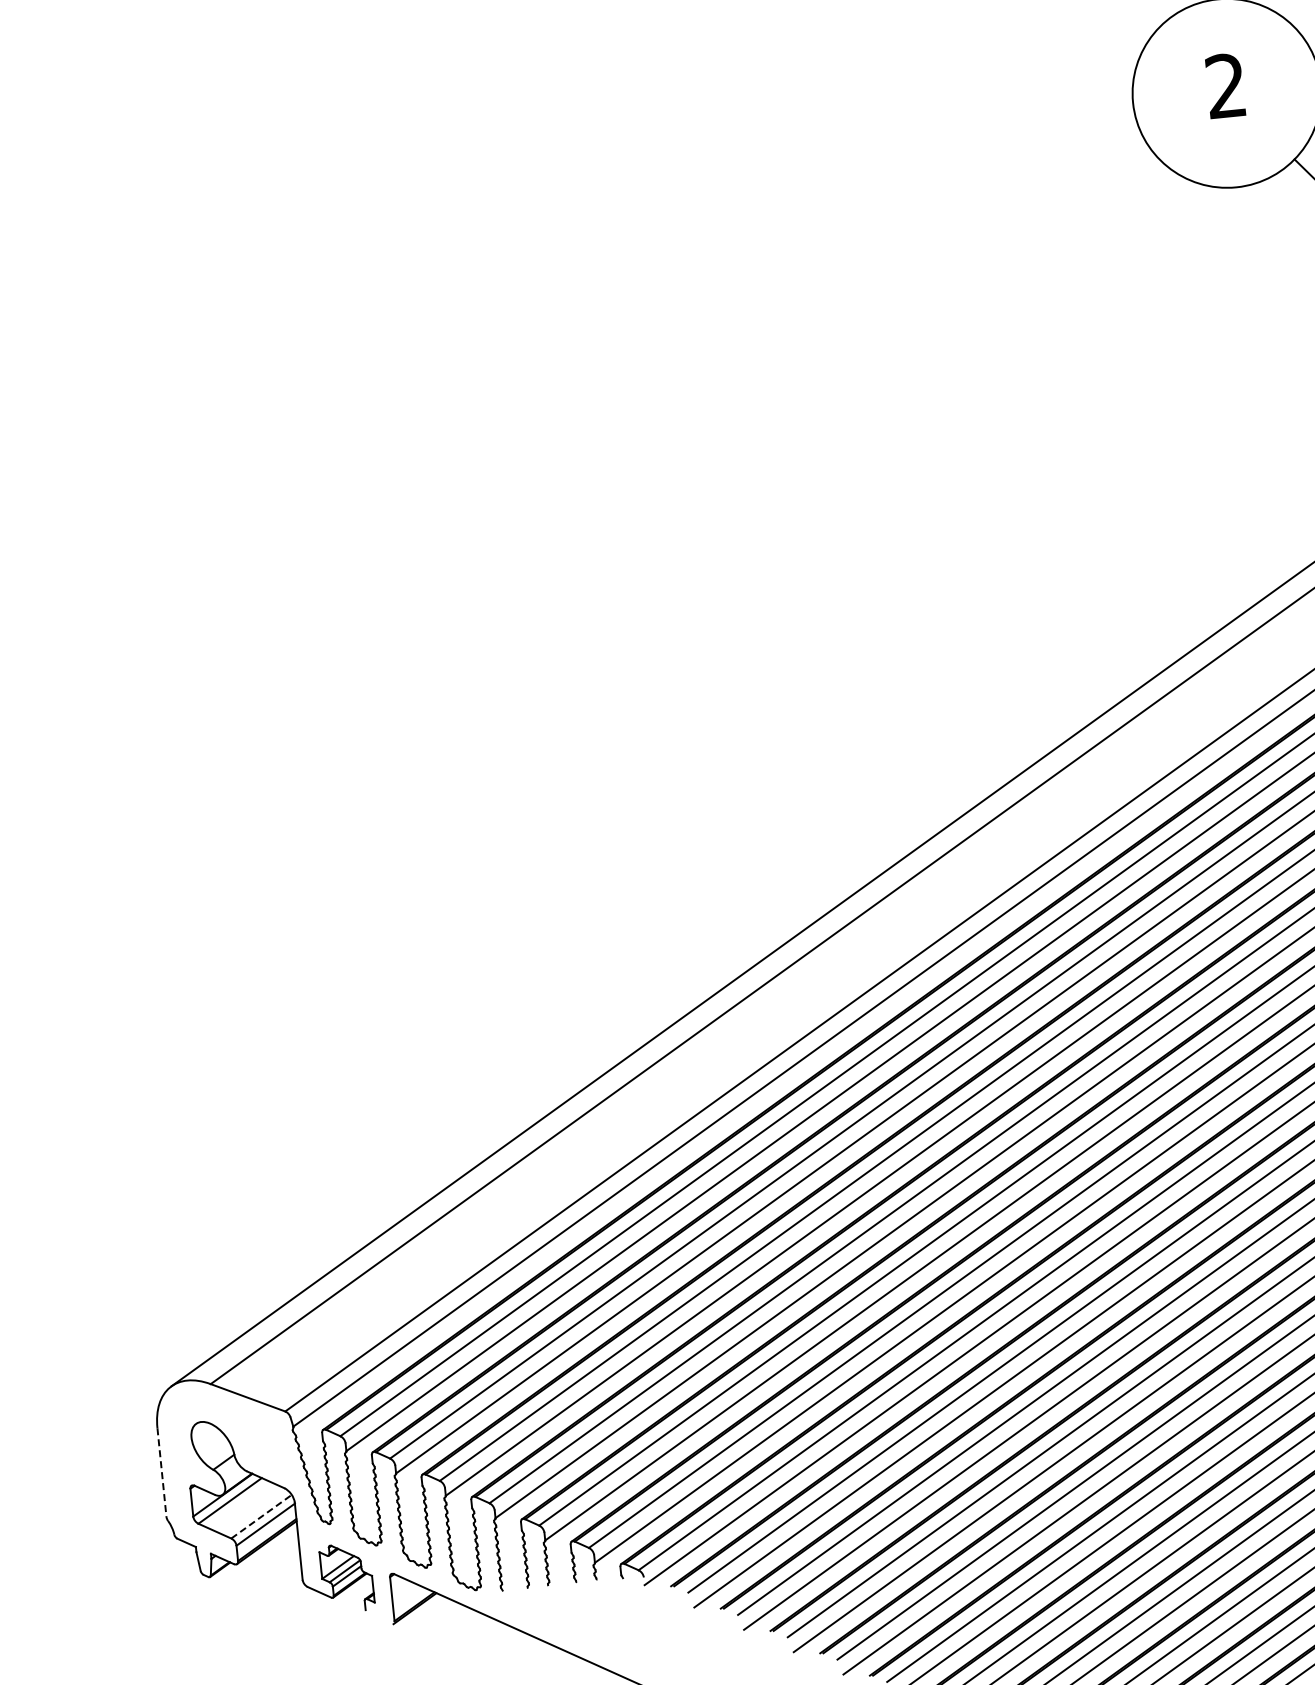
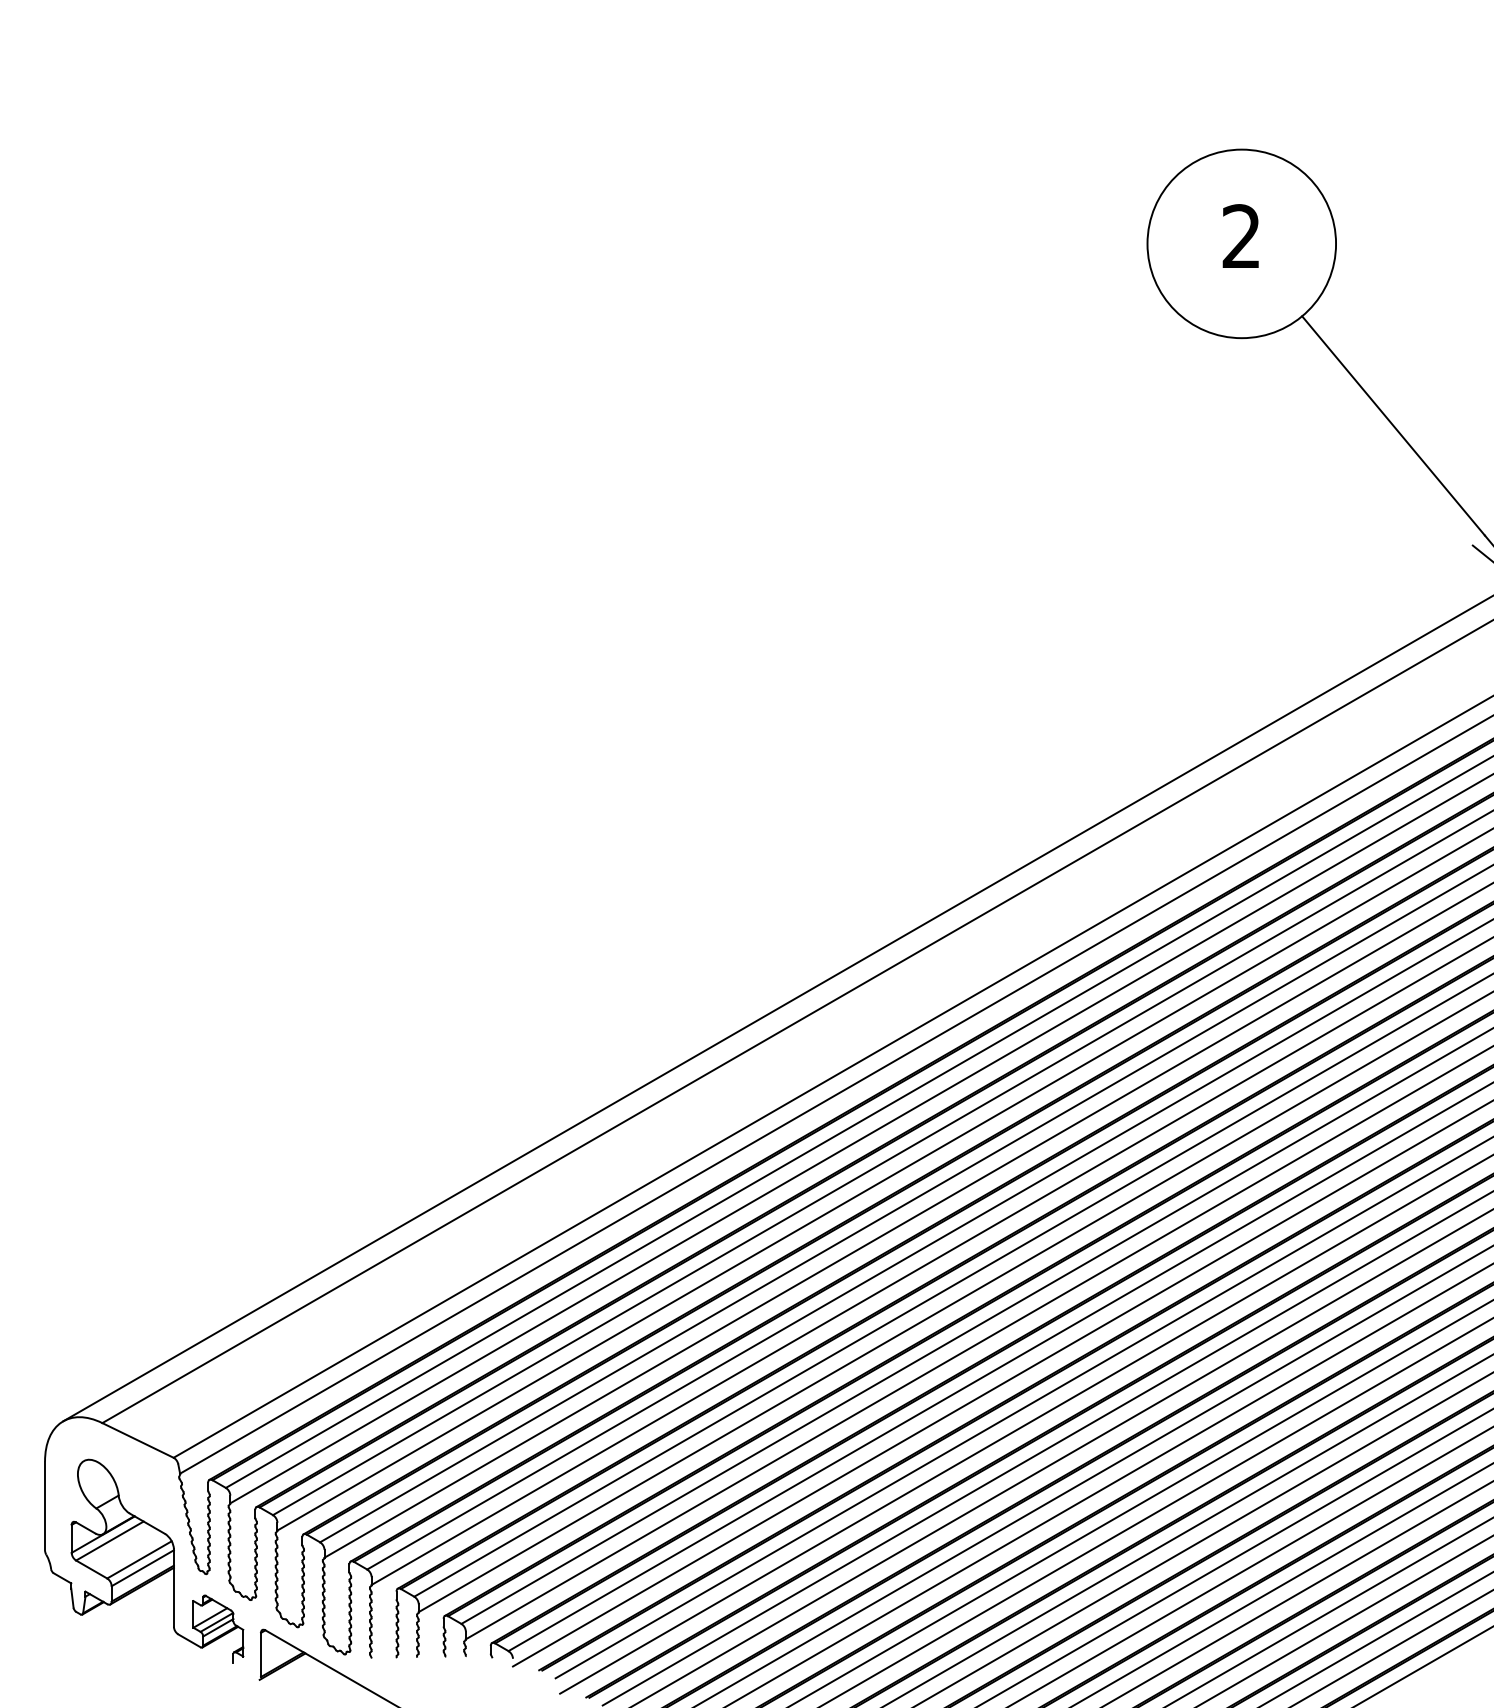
line: (162, 1473) -> (45, 1506), dashed -> solid
line: (261, 1516) -> (139, 1559), dashed -> solid

